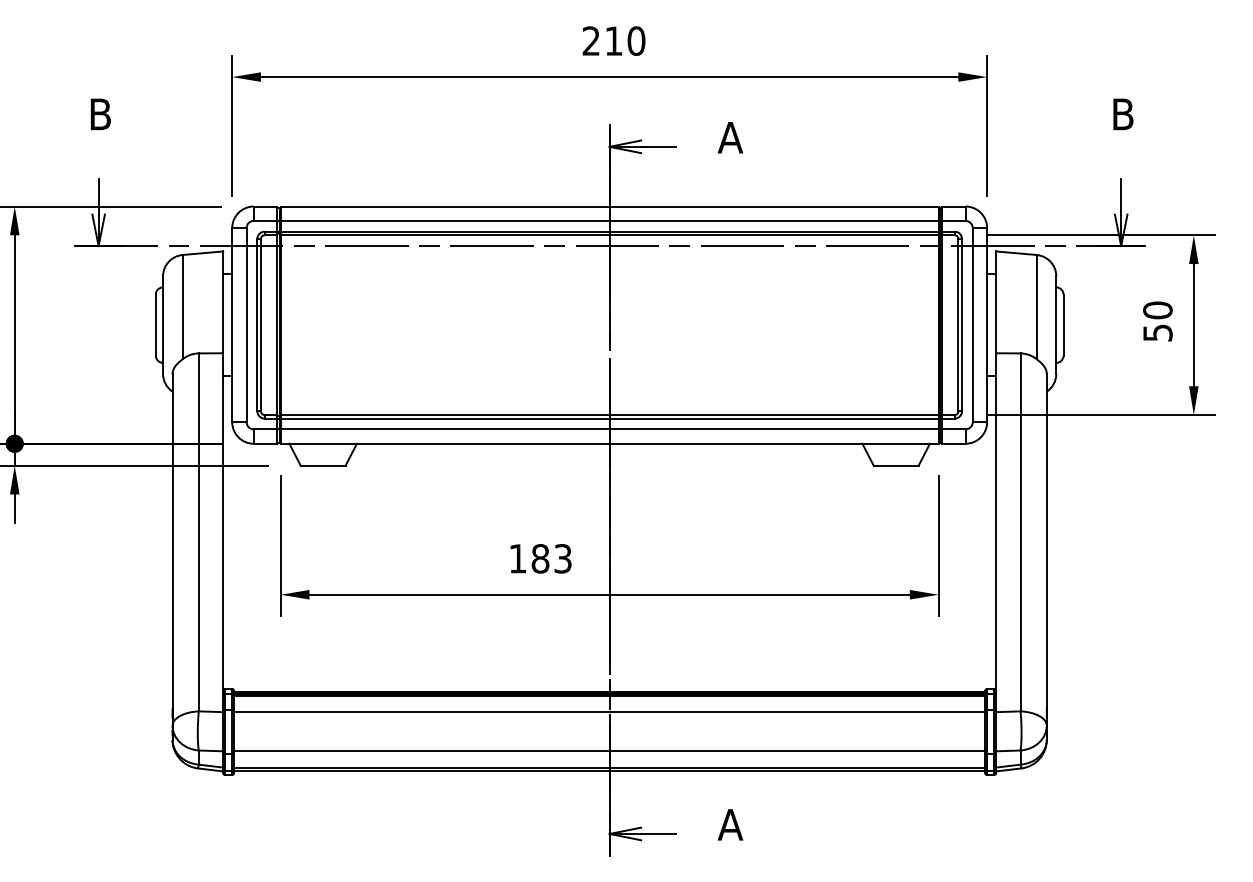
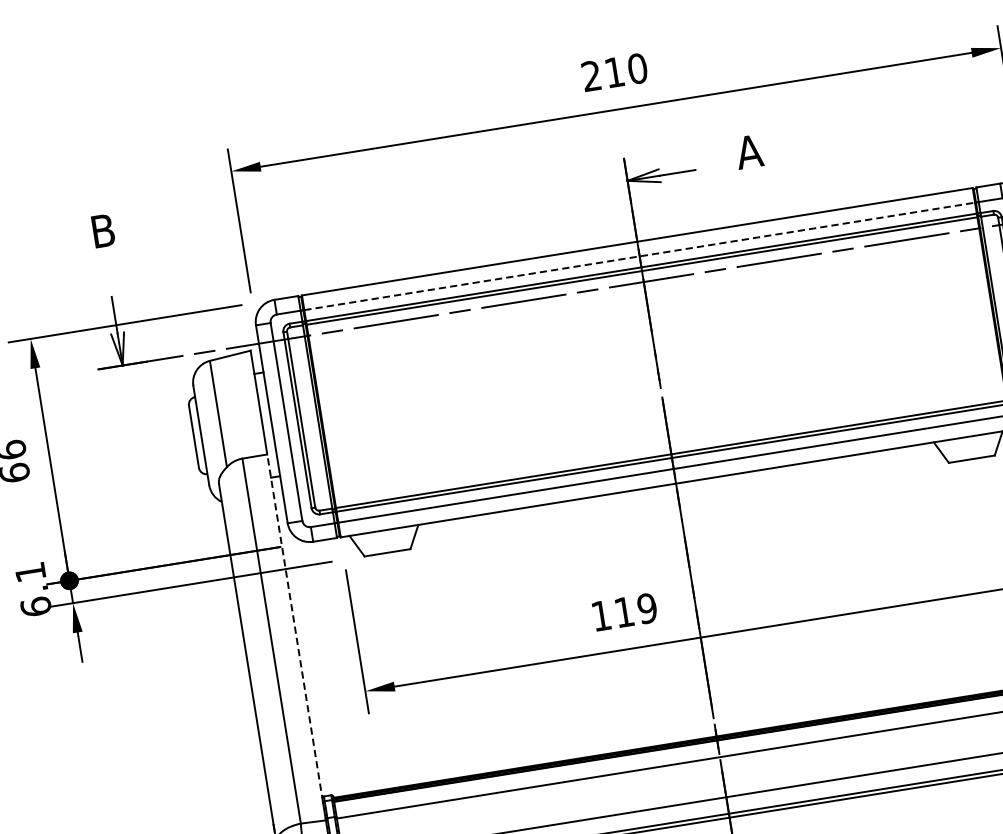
line: (609, 220) -> (639, 256), solid -> dashed
line: (223, 523) -> (295, 628), solid -> dashed
text: (551, 558) -> (635, 610), 183 -> 119

